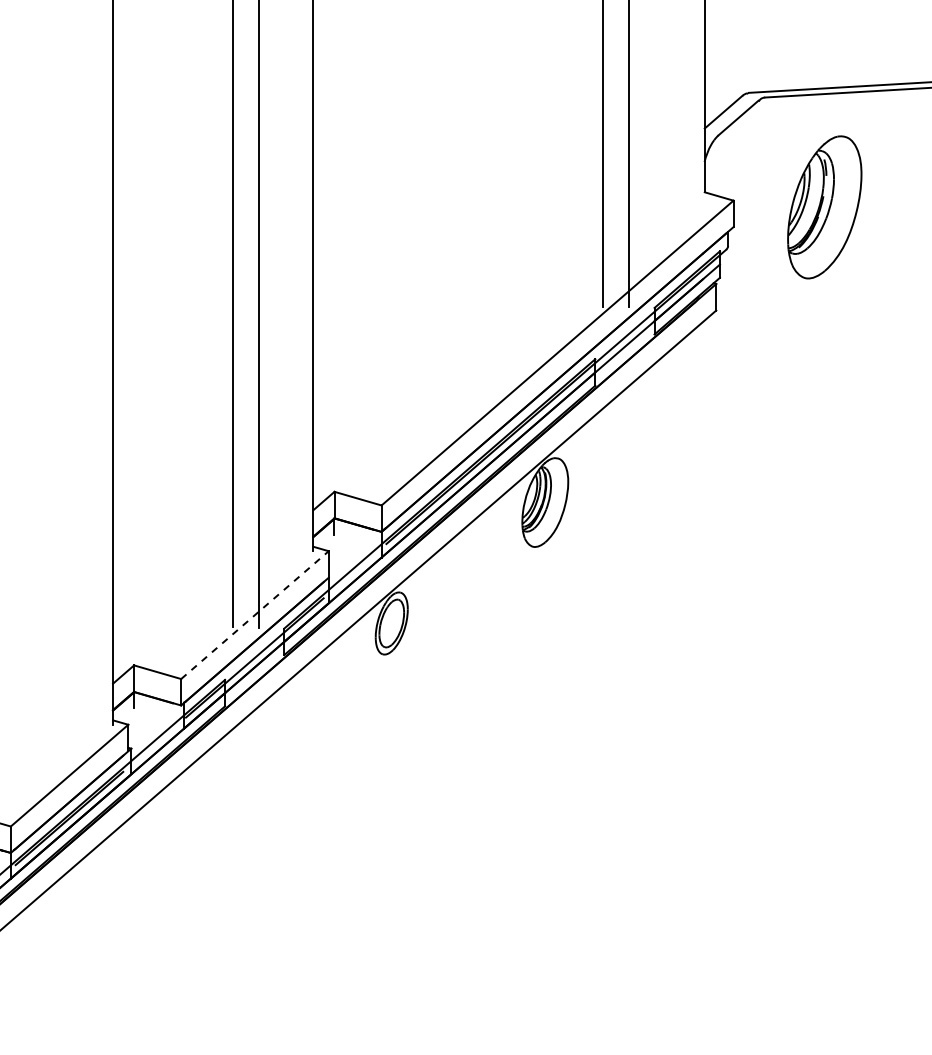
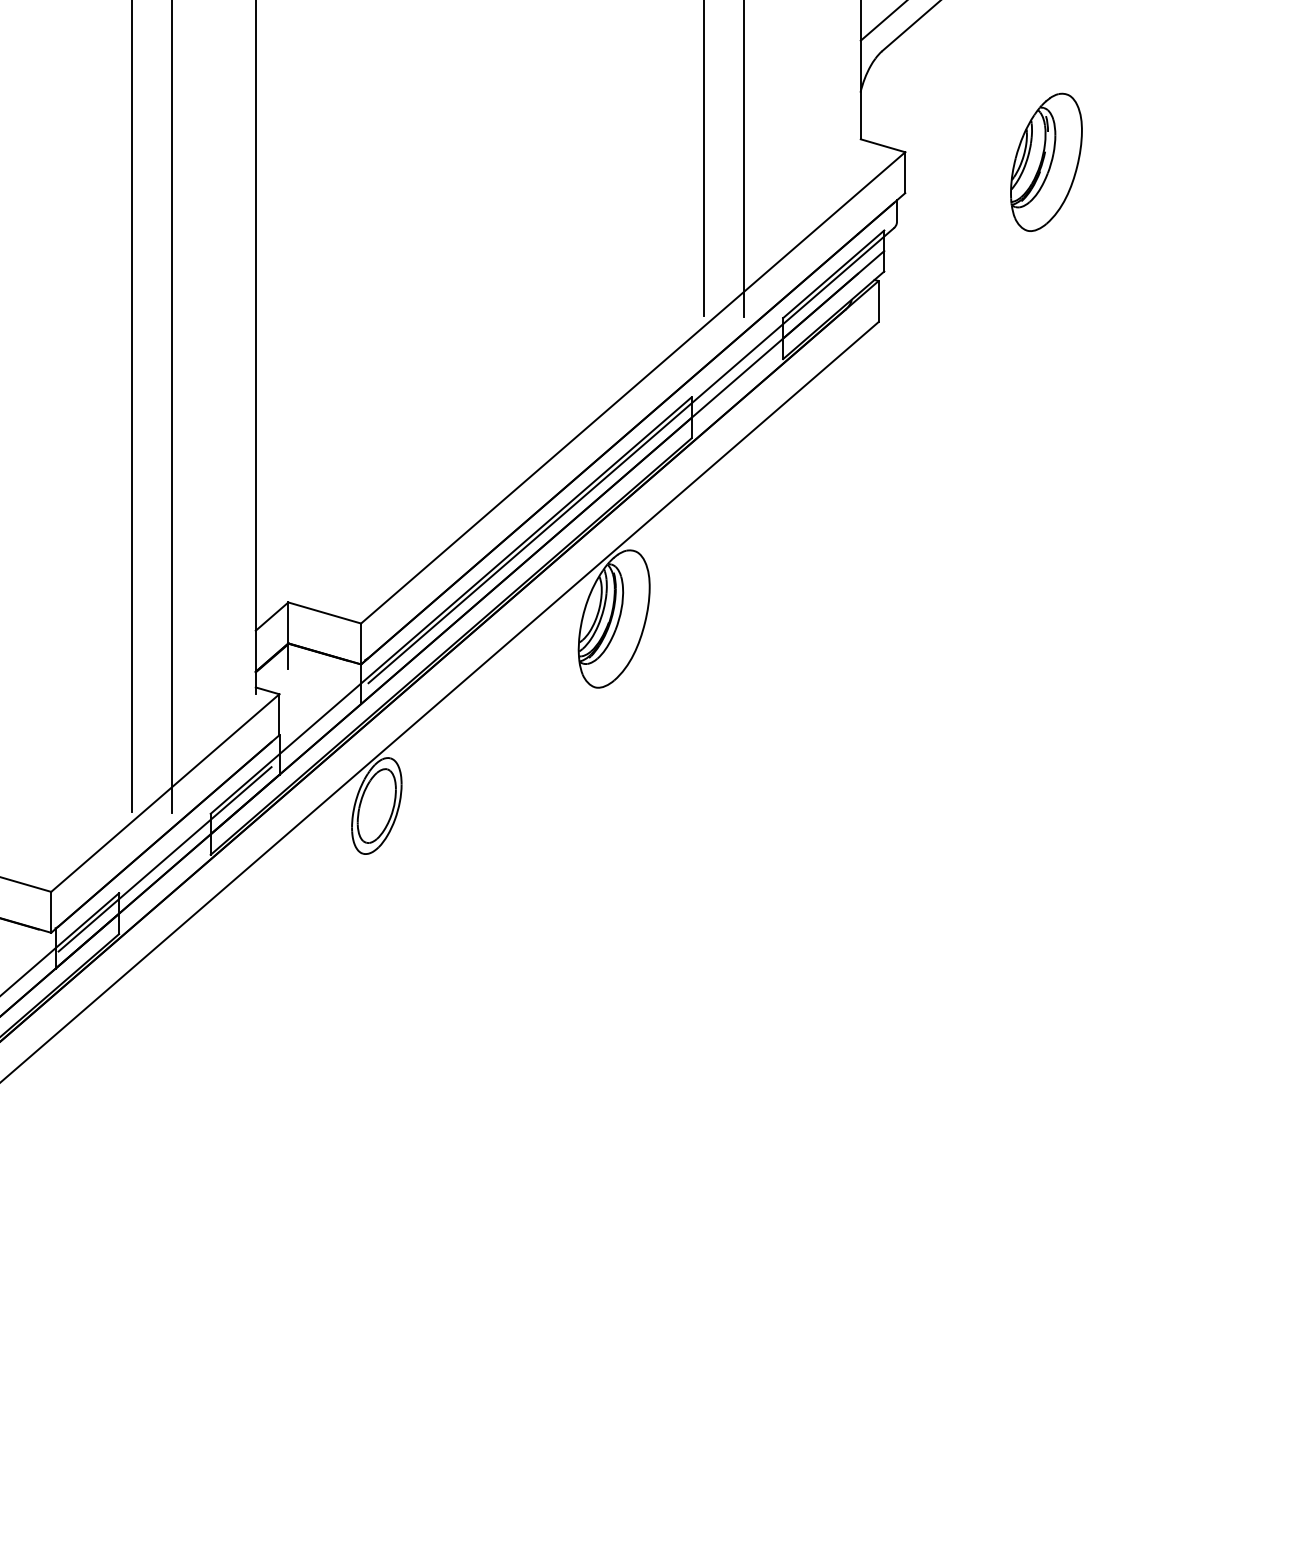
part: (824, 206) -> (1045, 161), size x0.62
line: (254, 615) -> (164, 793), dashed -> solid

